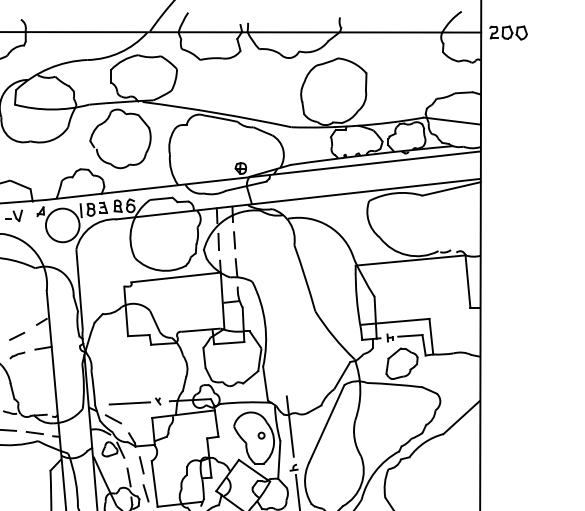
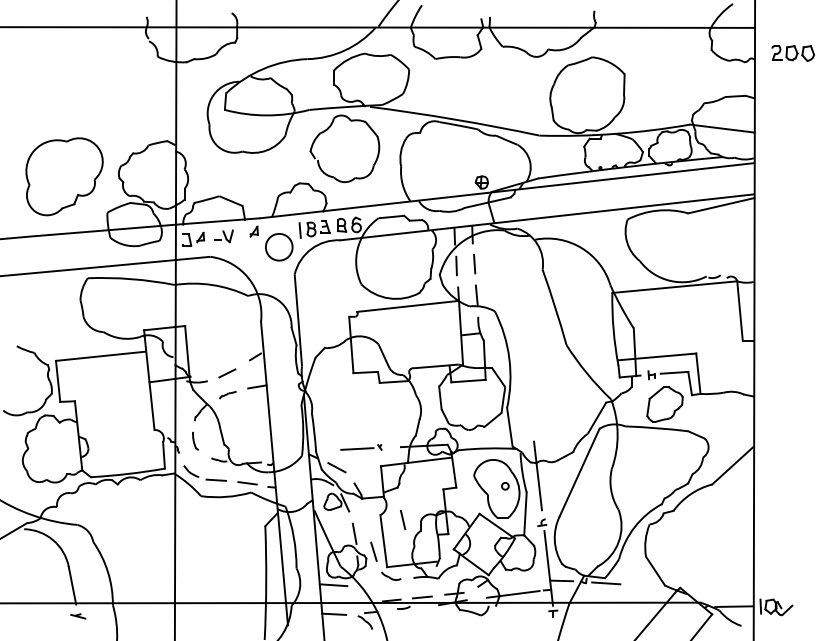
part: (507, 33) -> (792, 53), moved
circle: (62, 225) -> (279, 247), size x0.7
part: (135, 401) -> (361, 447), size x0.7
line: (142, 464) -> (403, 519), moved

